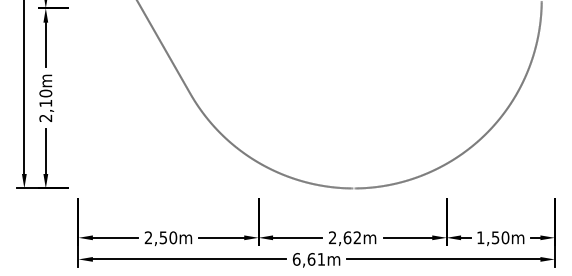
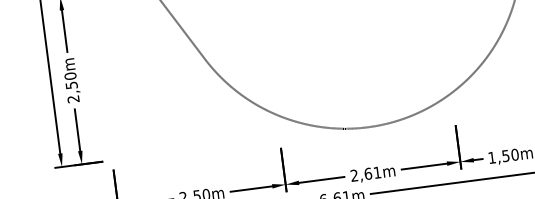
text: (45, 103) -> (71, 85), 2,10m -> 2,50m
text: (356, 237) -> (376, 172), 2,62m -> 2,61m

